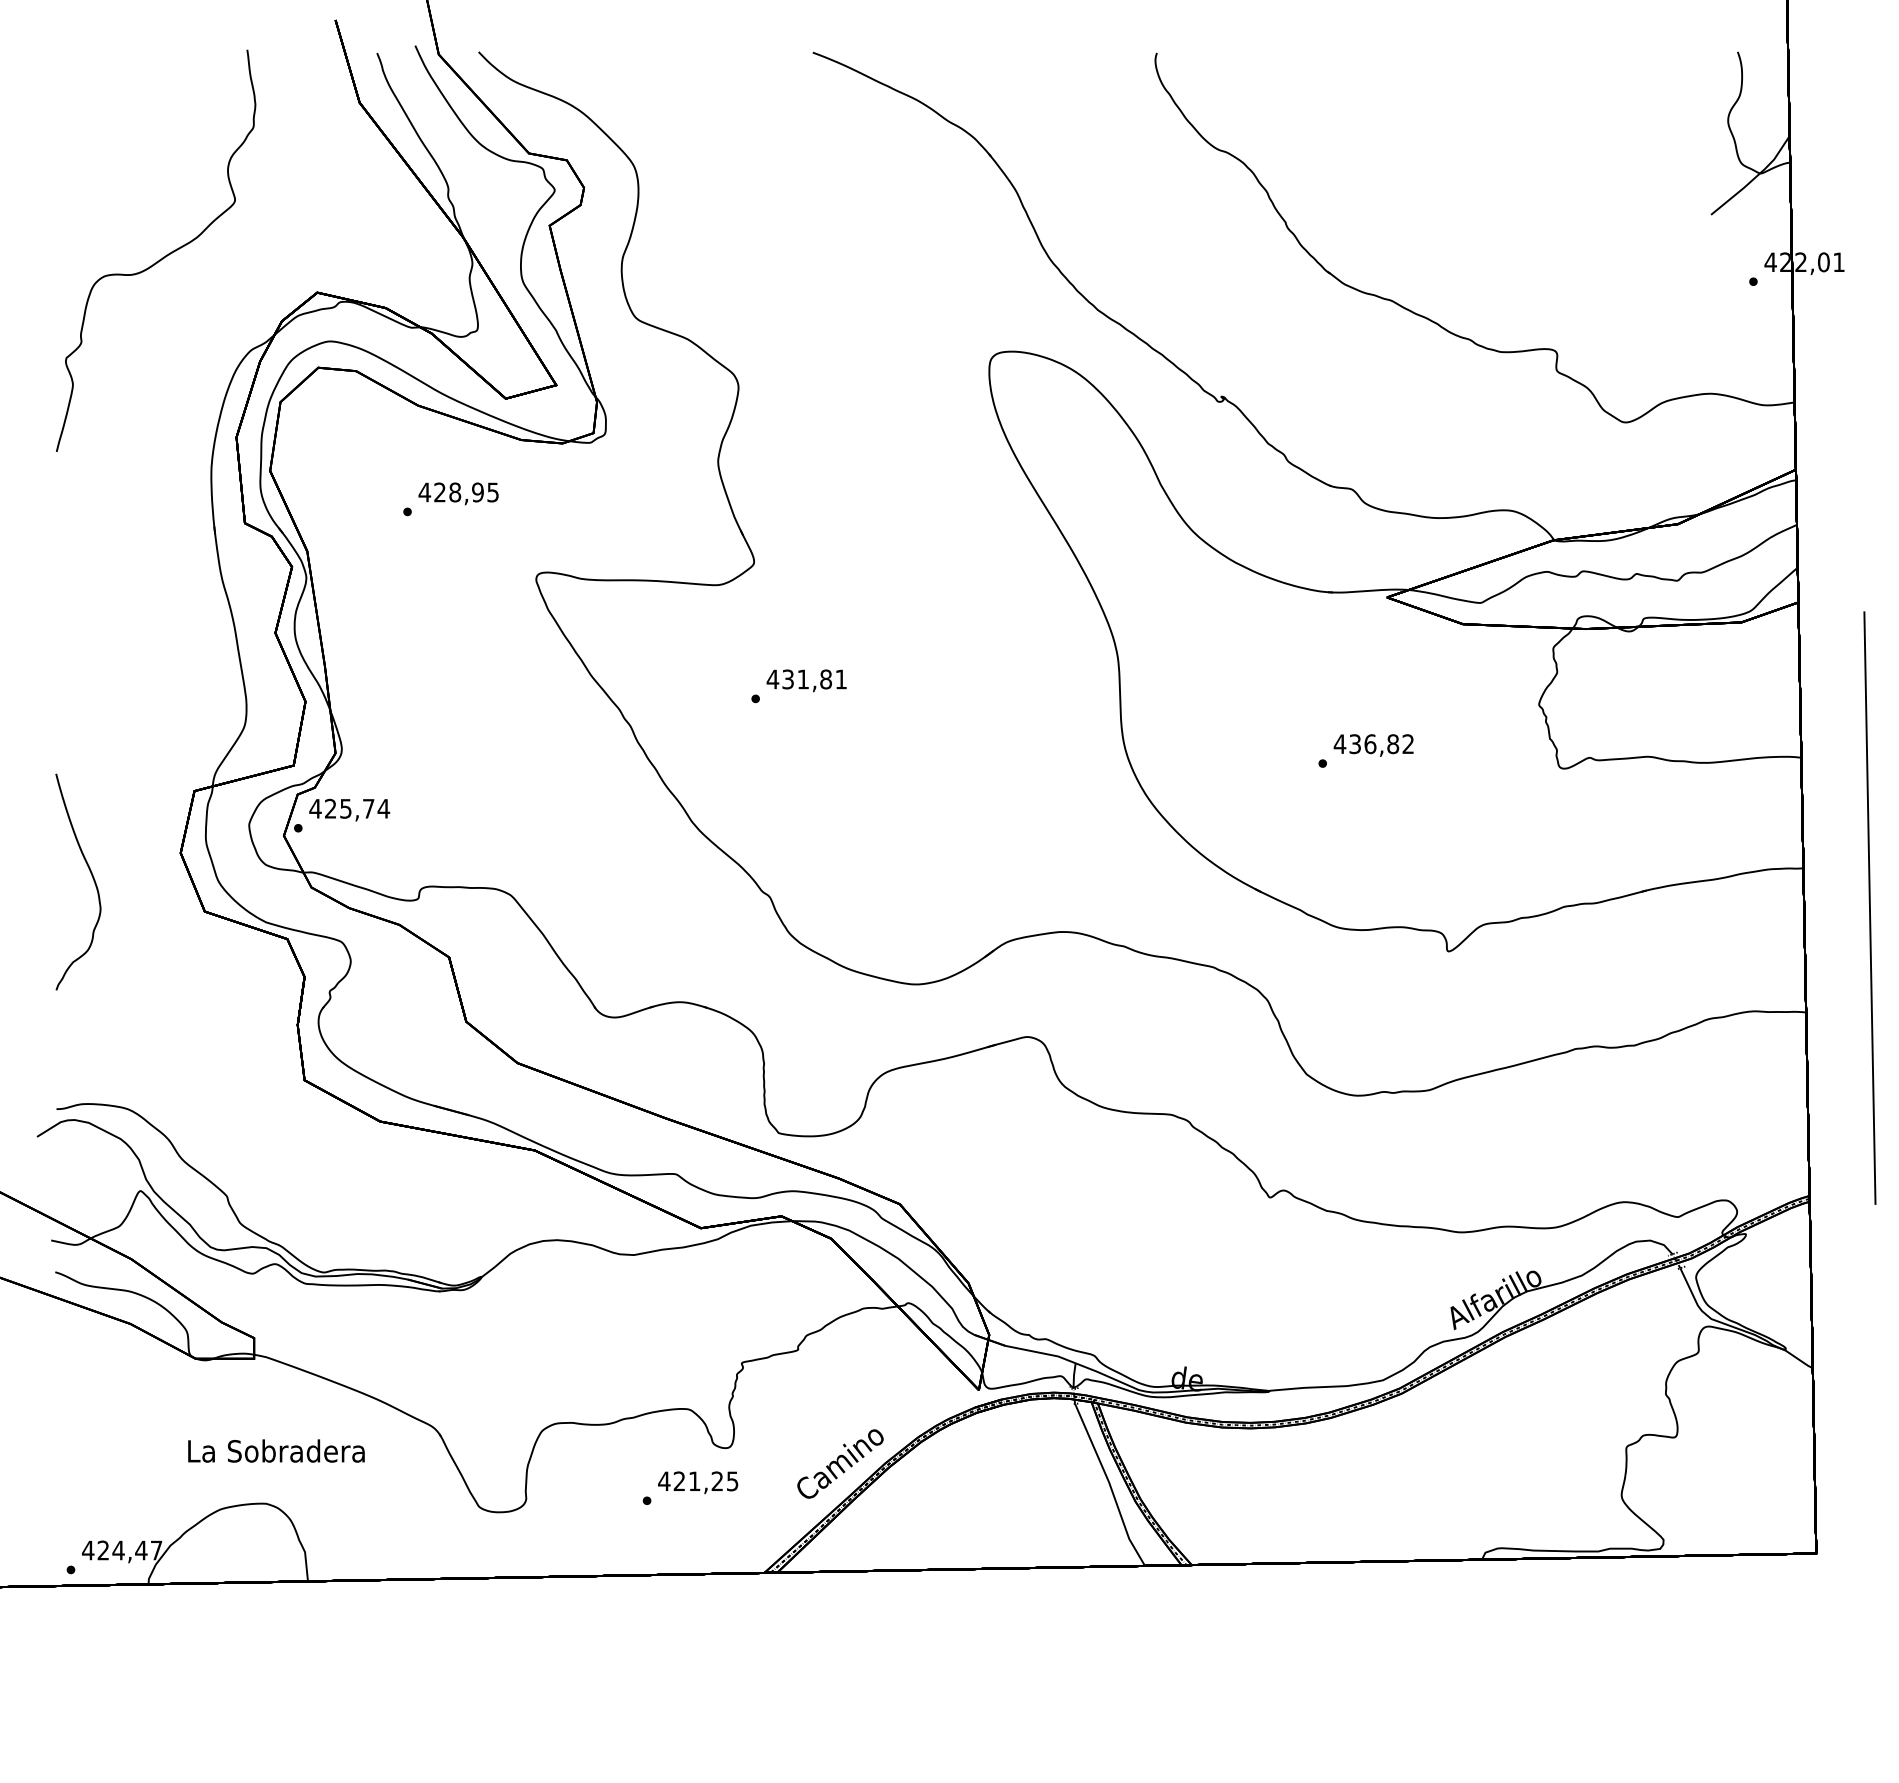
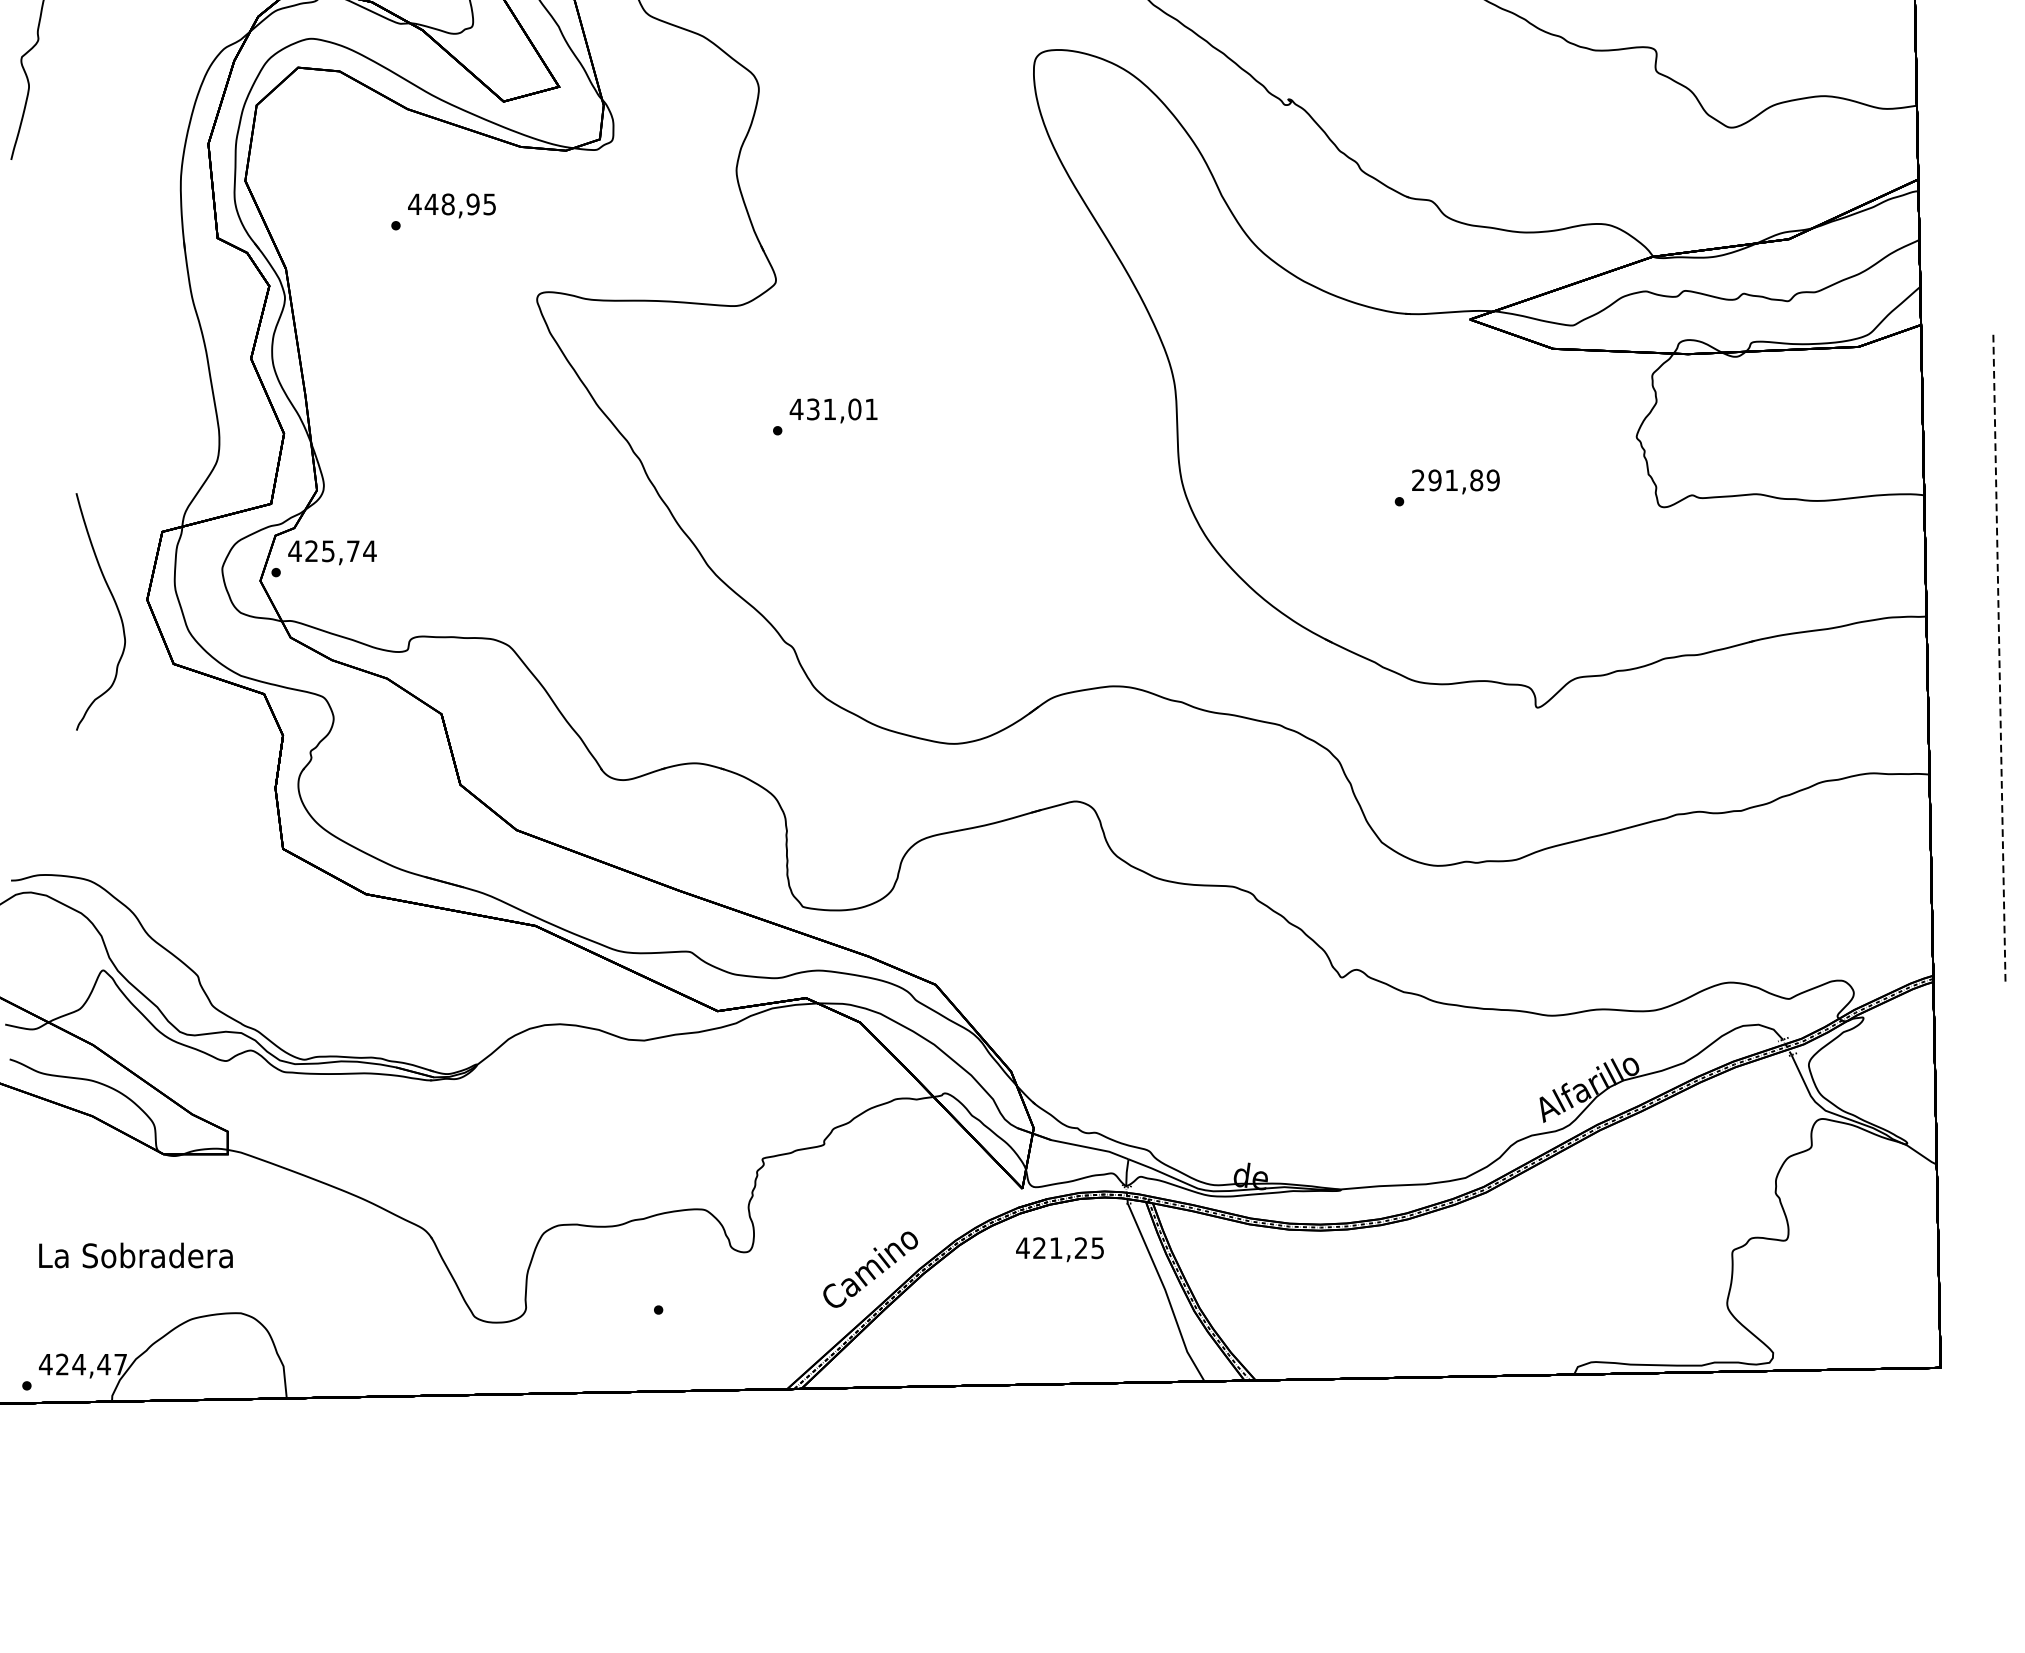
text: (439, 492) -> (430, 204), 428,95 -> 448,95
text: (826, 679) -> (855, 409), 431,81 -> 431,01
text: (1373, 744) -> (1455, 480), 436,82 -> 291,89
curve: (91, 875) -> (115, 604), moved
line: (1869, 908) -> (1998, 660), solid -> dashed
text: (276, 1450) -> (136, 1254), moved
text: (698, 1482) -> (1060, 1249), moved

